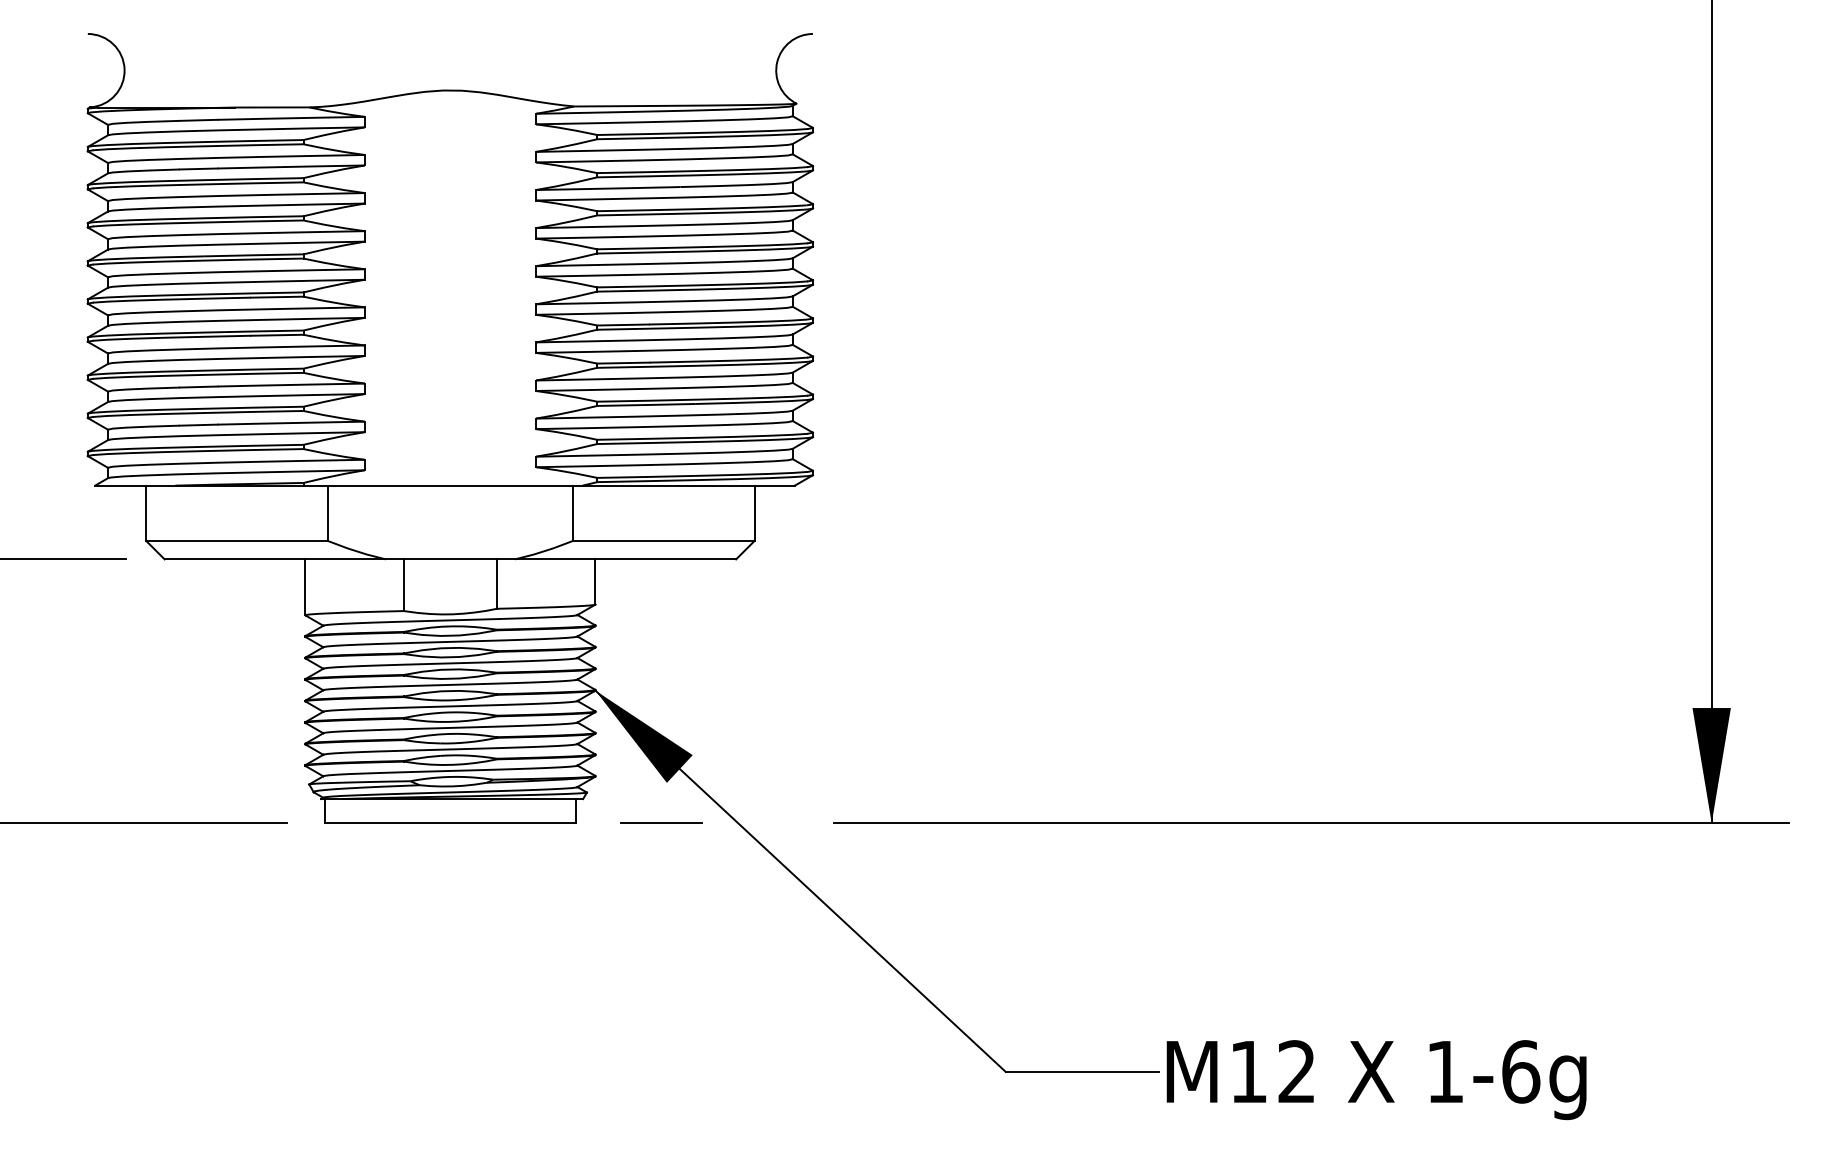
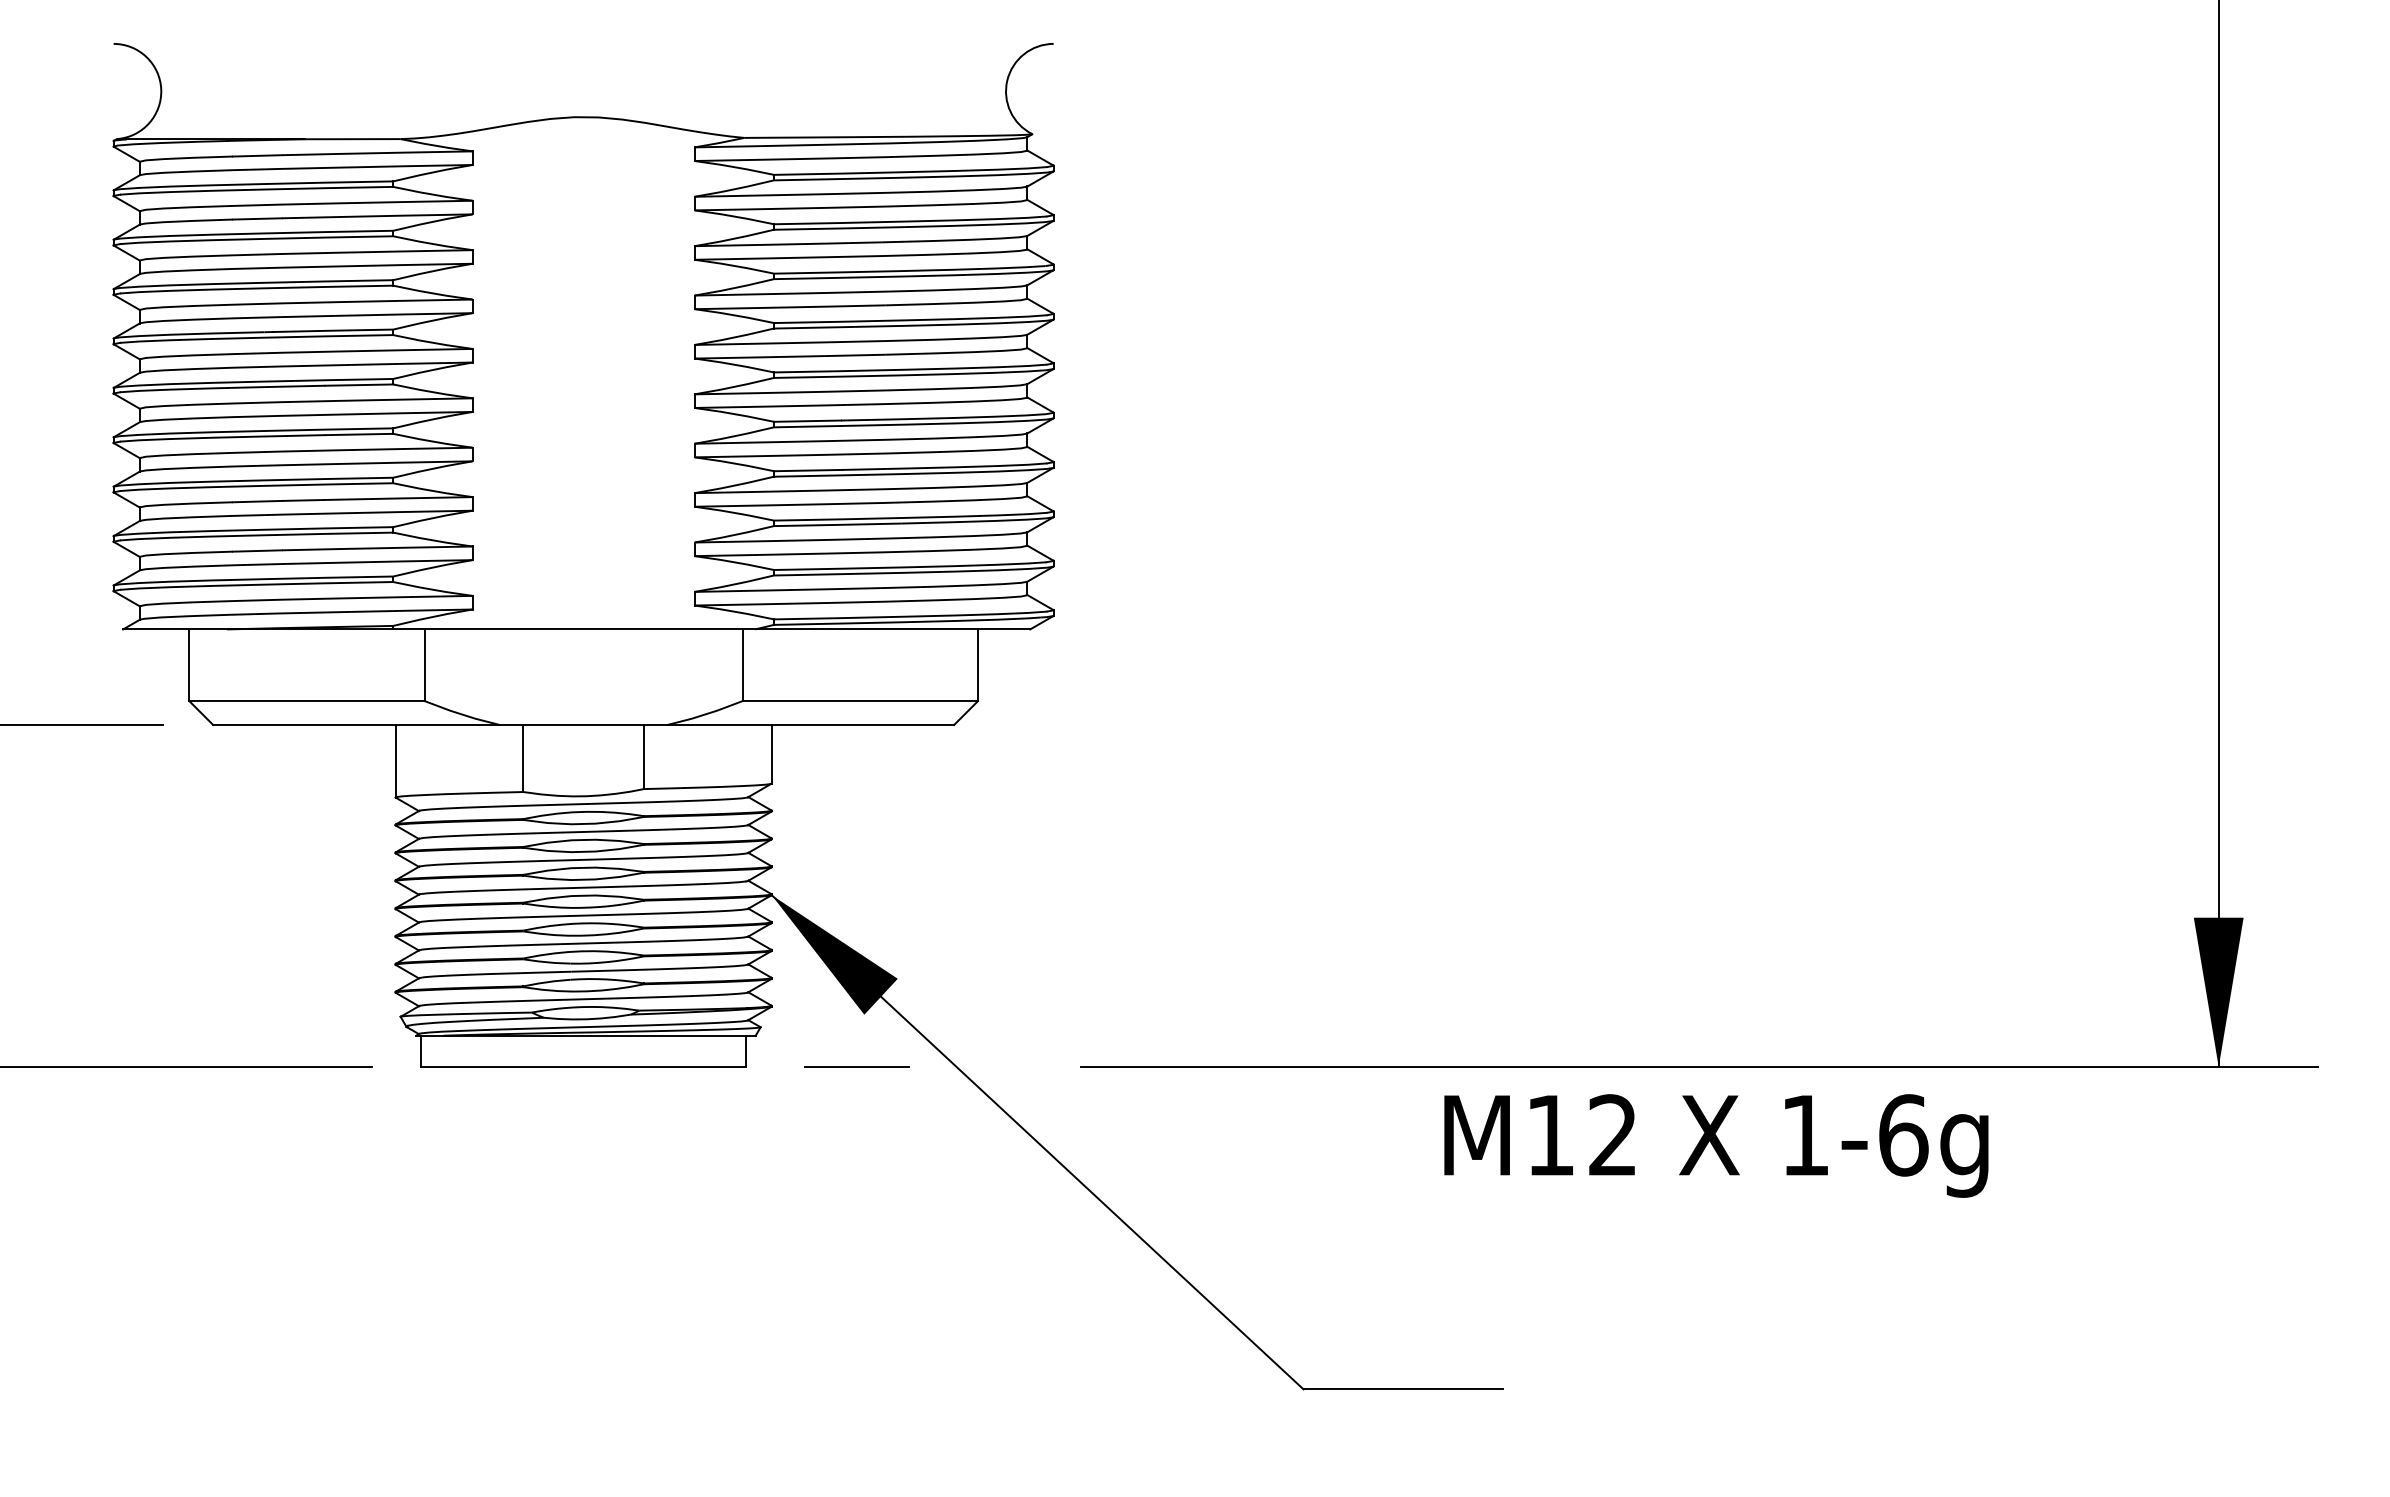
text: (1376, 1079) -> (1716, 1145), moved

